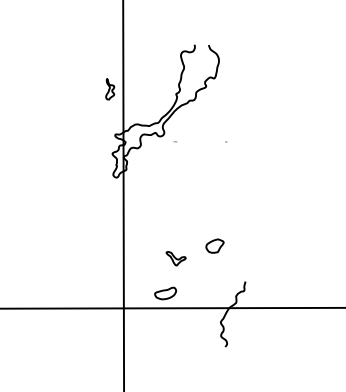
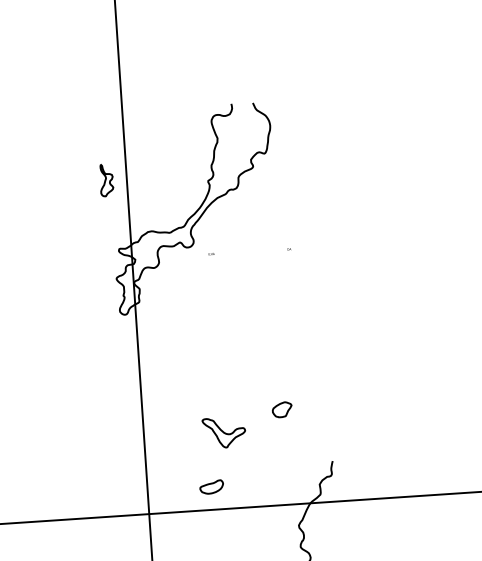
part: (214, 245) -> (281, 408), size x0.71
part: (175, 258) -> (223, 432), size x1.43
part: (165, 293) -> (211, 487), size x0.71

